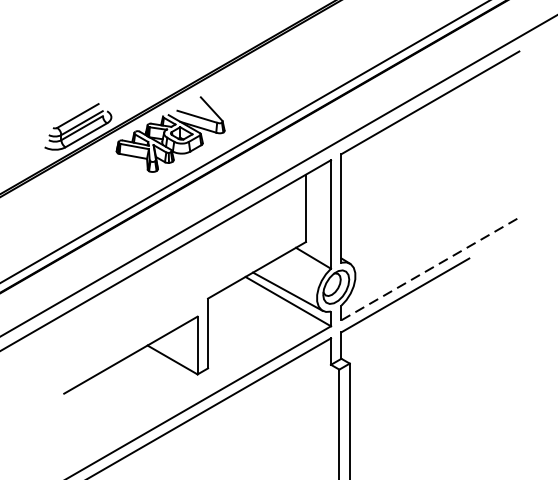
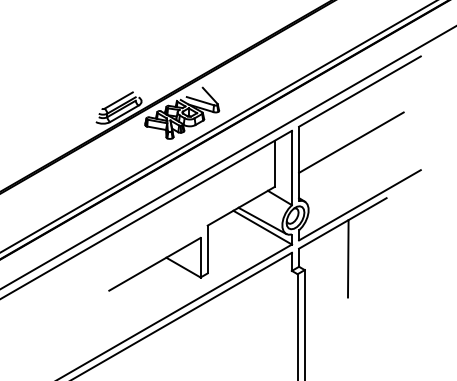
line: (418, 177) -> (351, 142), added
line: (431, 269) -> (360, 205), dashed -> solid
line: (412, 346) -> (347, 258), added

